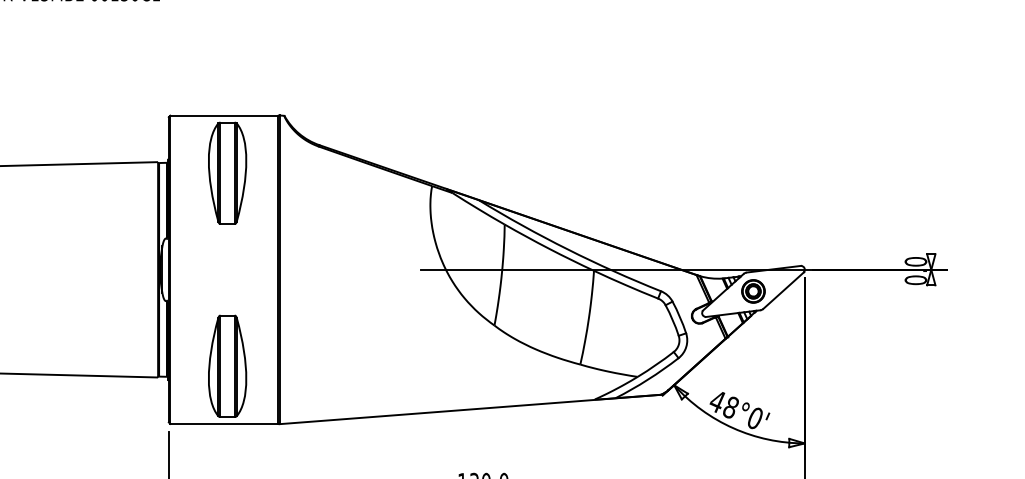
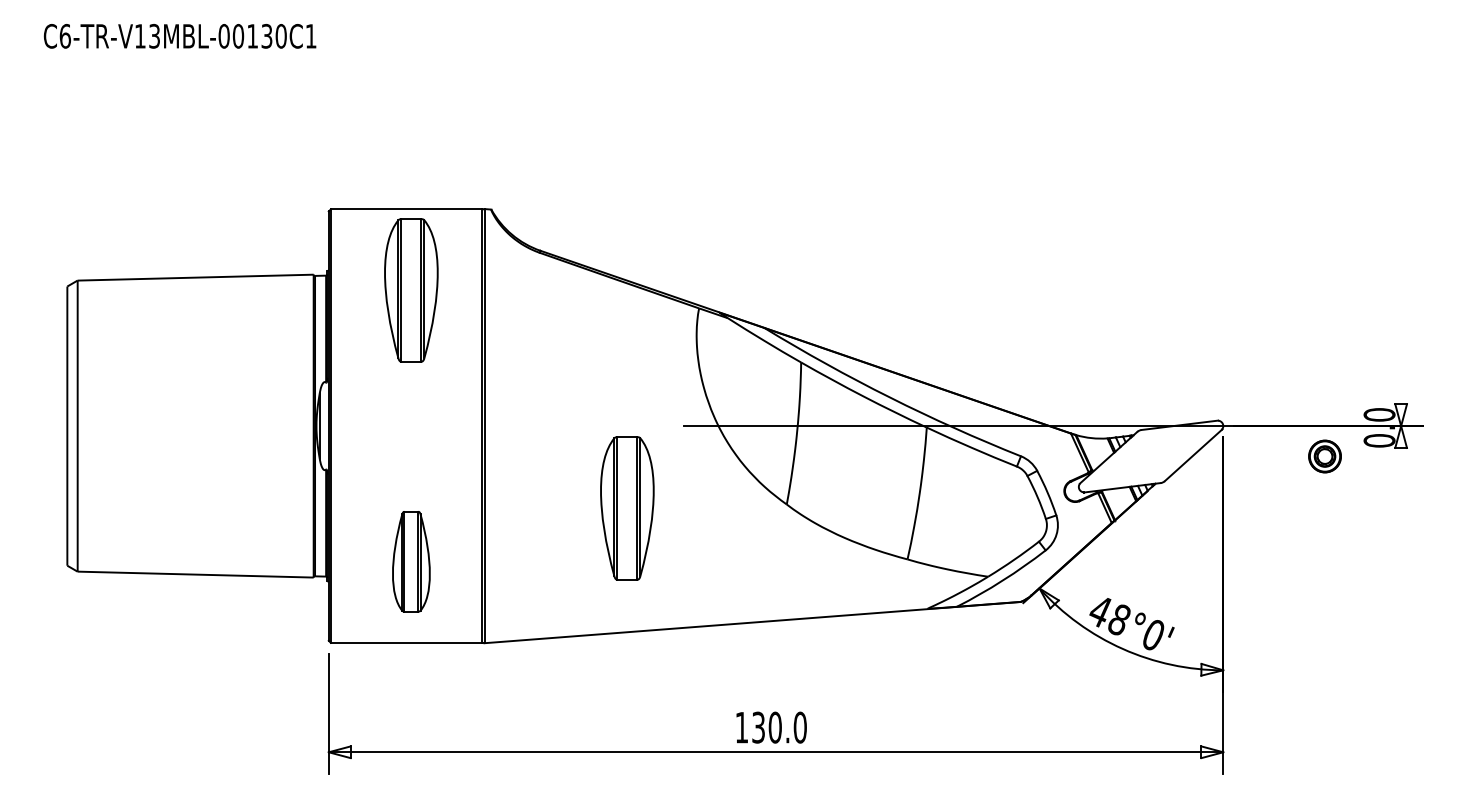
part: (753, 291) -> (1324, 456), moved
part: (381, 328) -> (627, 508), added
part: (227, 366) -> (411, 561), size x0.7

